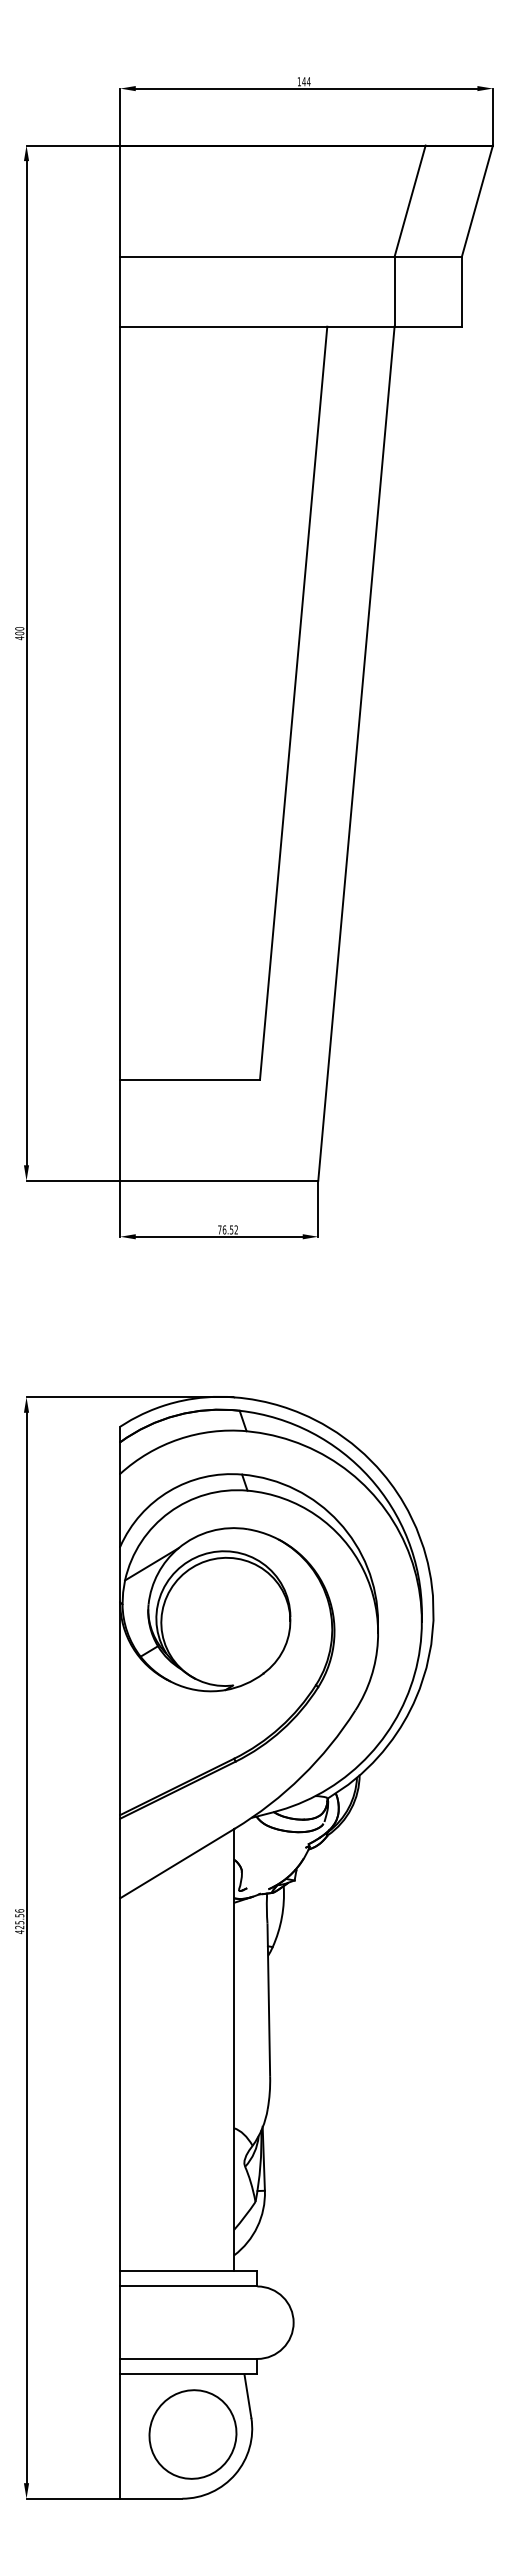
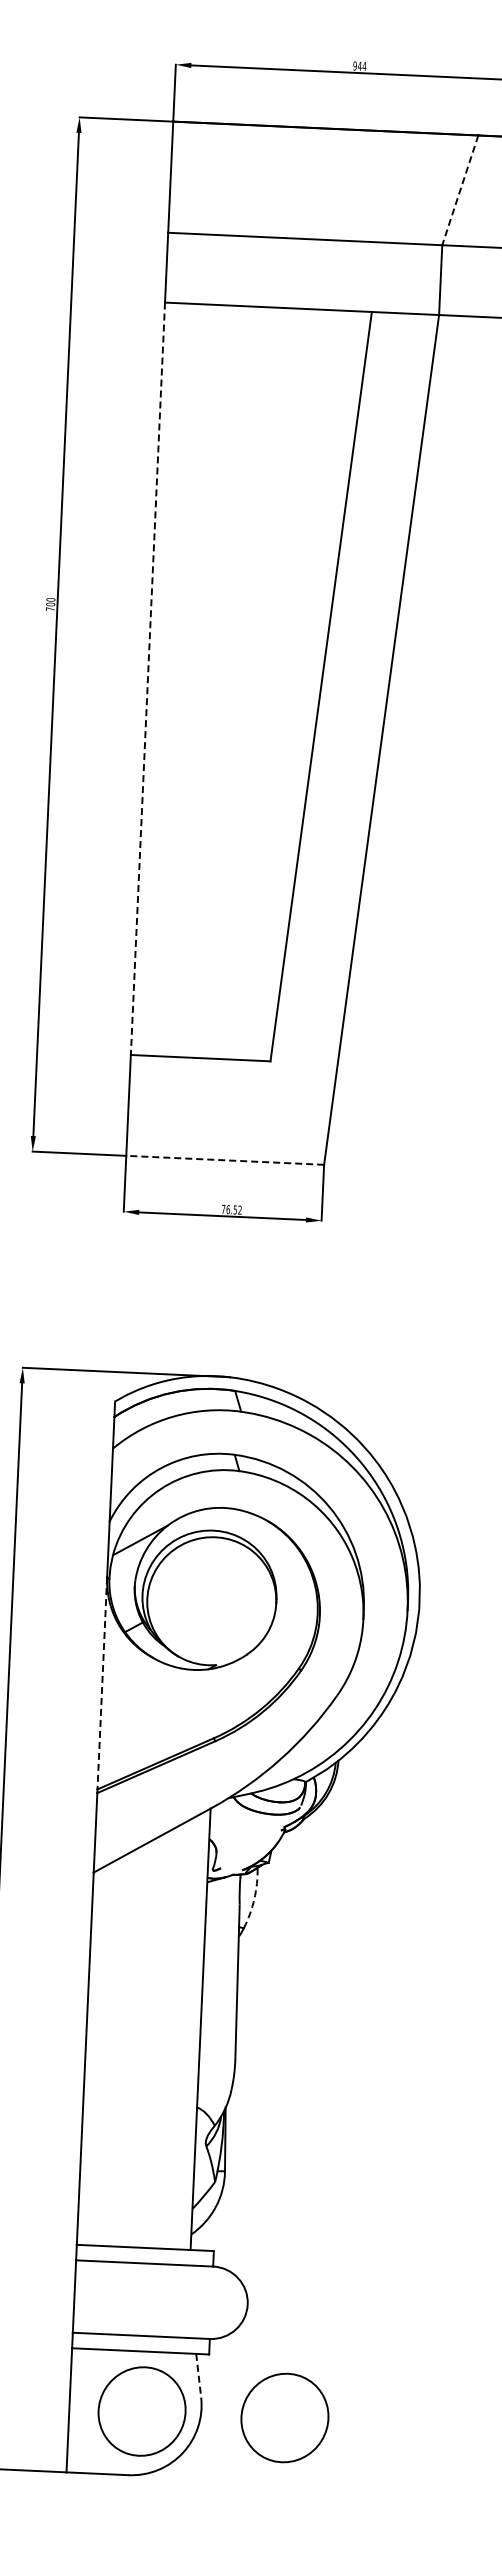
text: (299, 81) -> (355, 65), 144 -> 944
line: (410, 201) -> (460, 190), solid -> dashed
text: (19, 638) -> (50, 609), 400 -> 700
line: (120, 703) -> (148, 679), solid -> dashed
line: (218, 1180) -> (224, 1159), solid -> dashed
line: (120, 1709) -> (102, 1683), solid -> dashed
arc: (281, 1917) -> (253, 1899), solid -> dashed
line: (247, 2396) -> (198, 2376), solid -> dashed
part: (335, 2434) -> (284, 2417), added

